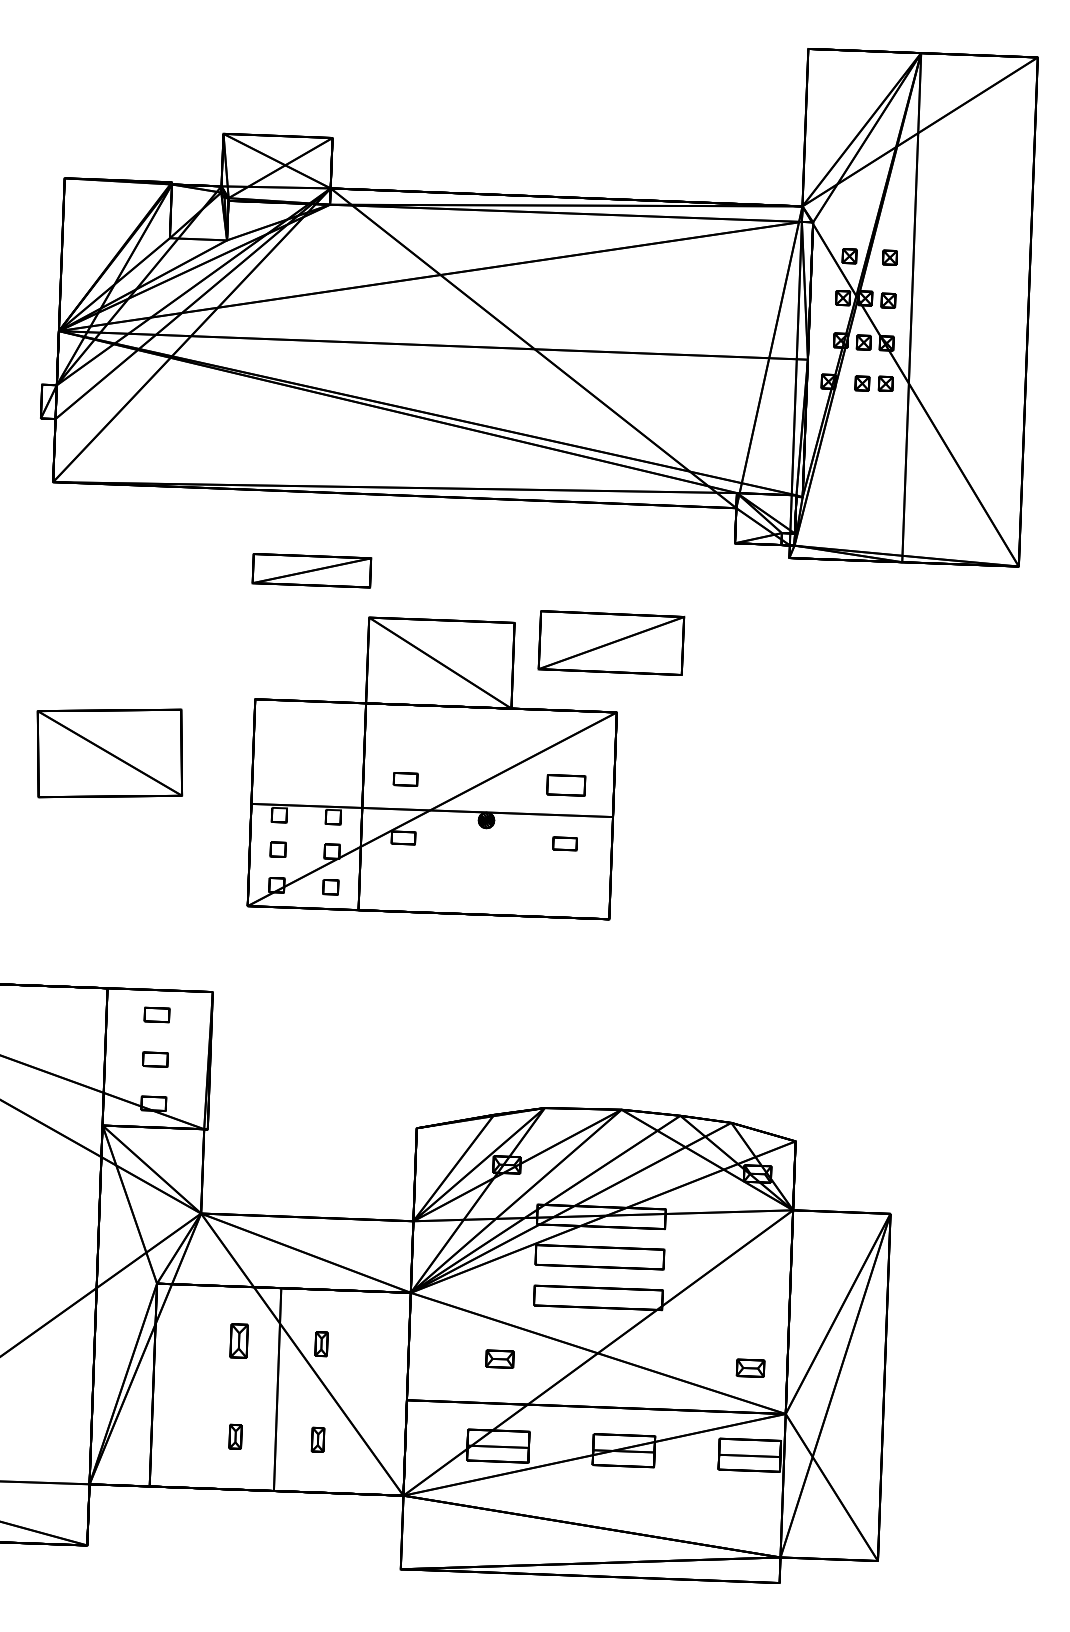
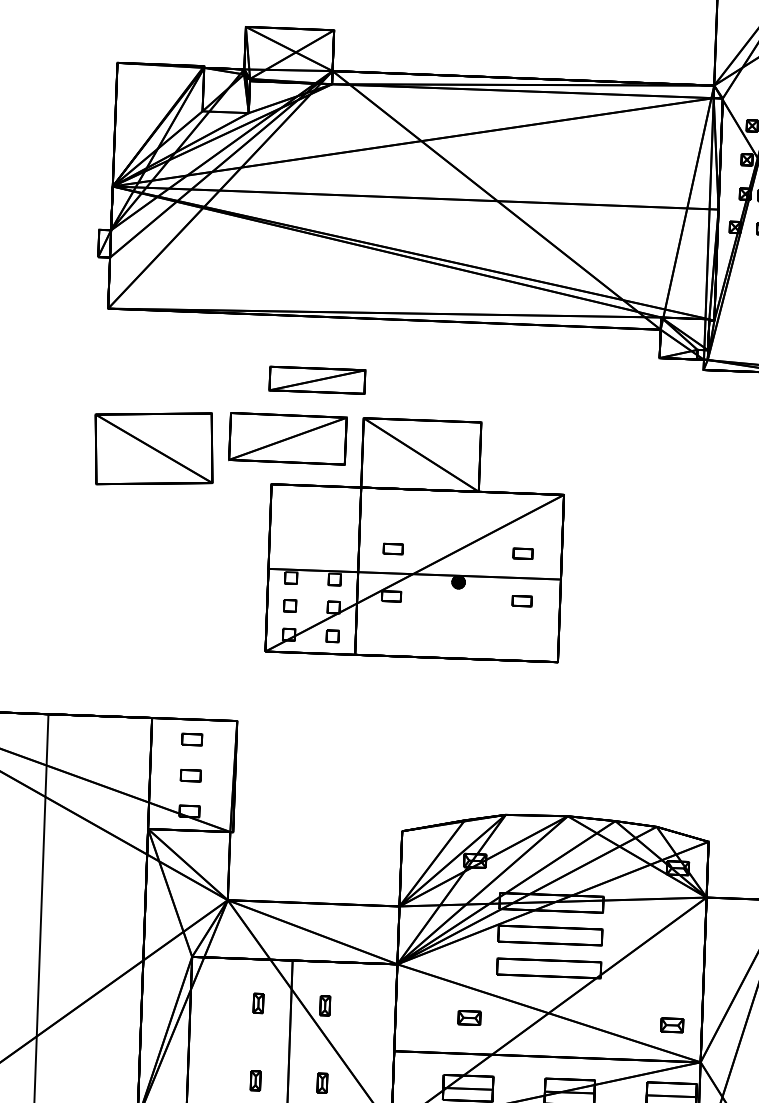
part: (611, 642) -> (287, 438), moved
part: (109, 753) -> (153, 448), moved
part: (565, 784) -> (522, 553), size x0.62
part: (238, 1341) -> (258, 1003), size x0.71

